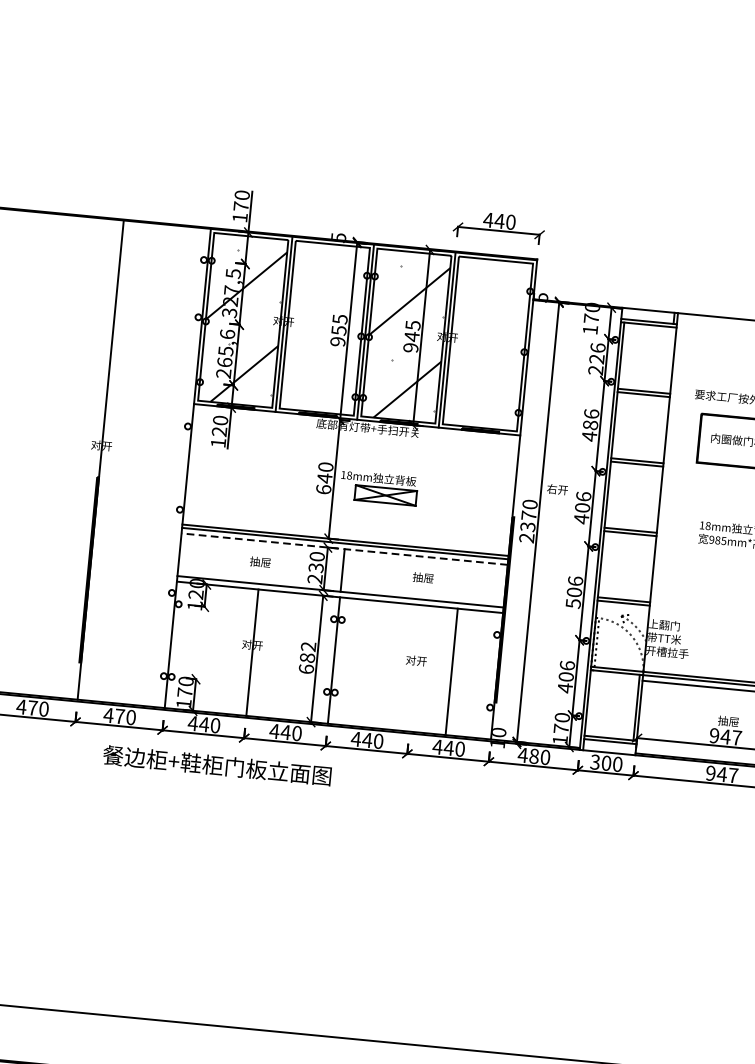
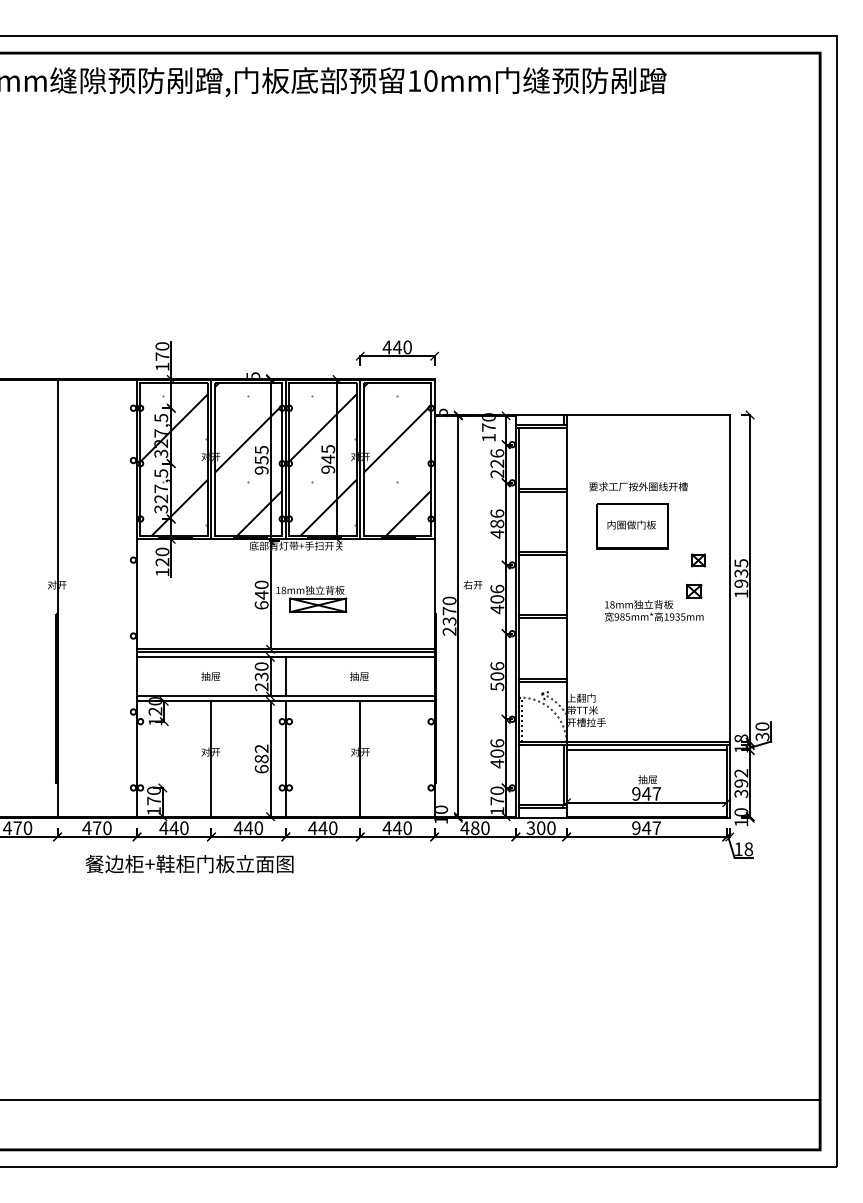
hatch: (324, 327) -> (248, 458), added
hatch: (488, 342) -> (397, 458), added
text: (225, 354) -> (161, 491), 265,6 -> 327,5
line: (344, 549) -> (285, 657), dashed -> solid
line: (452, 671) -> (360, 758), moved

